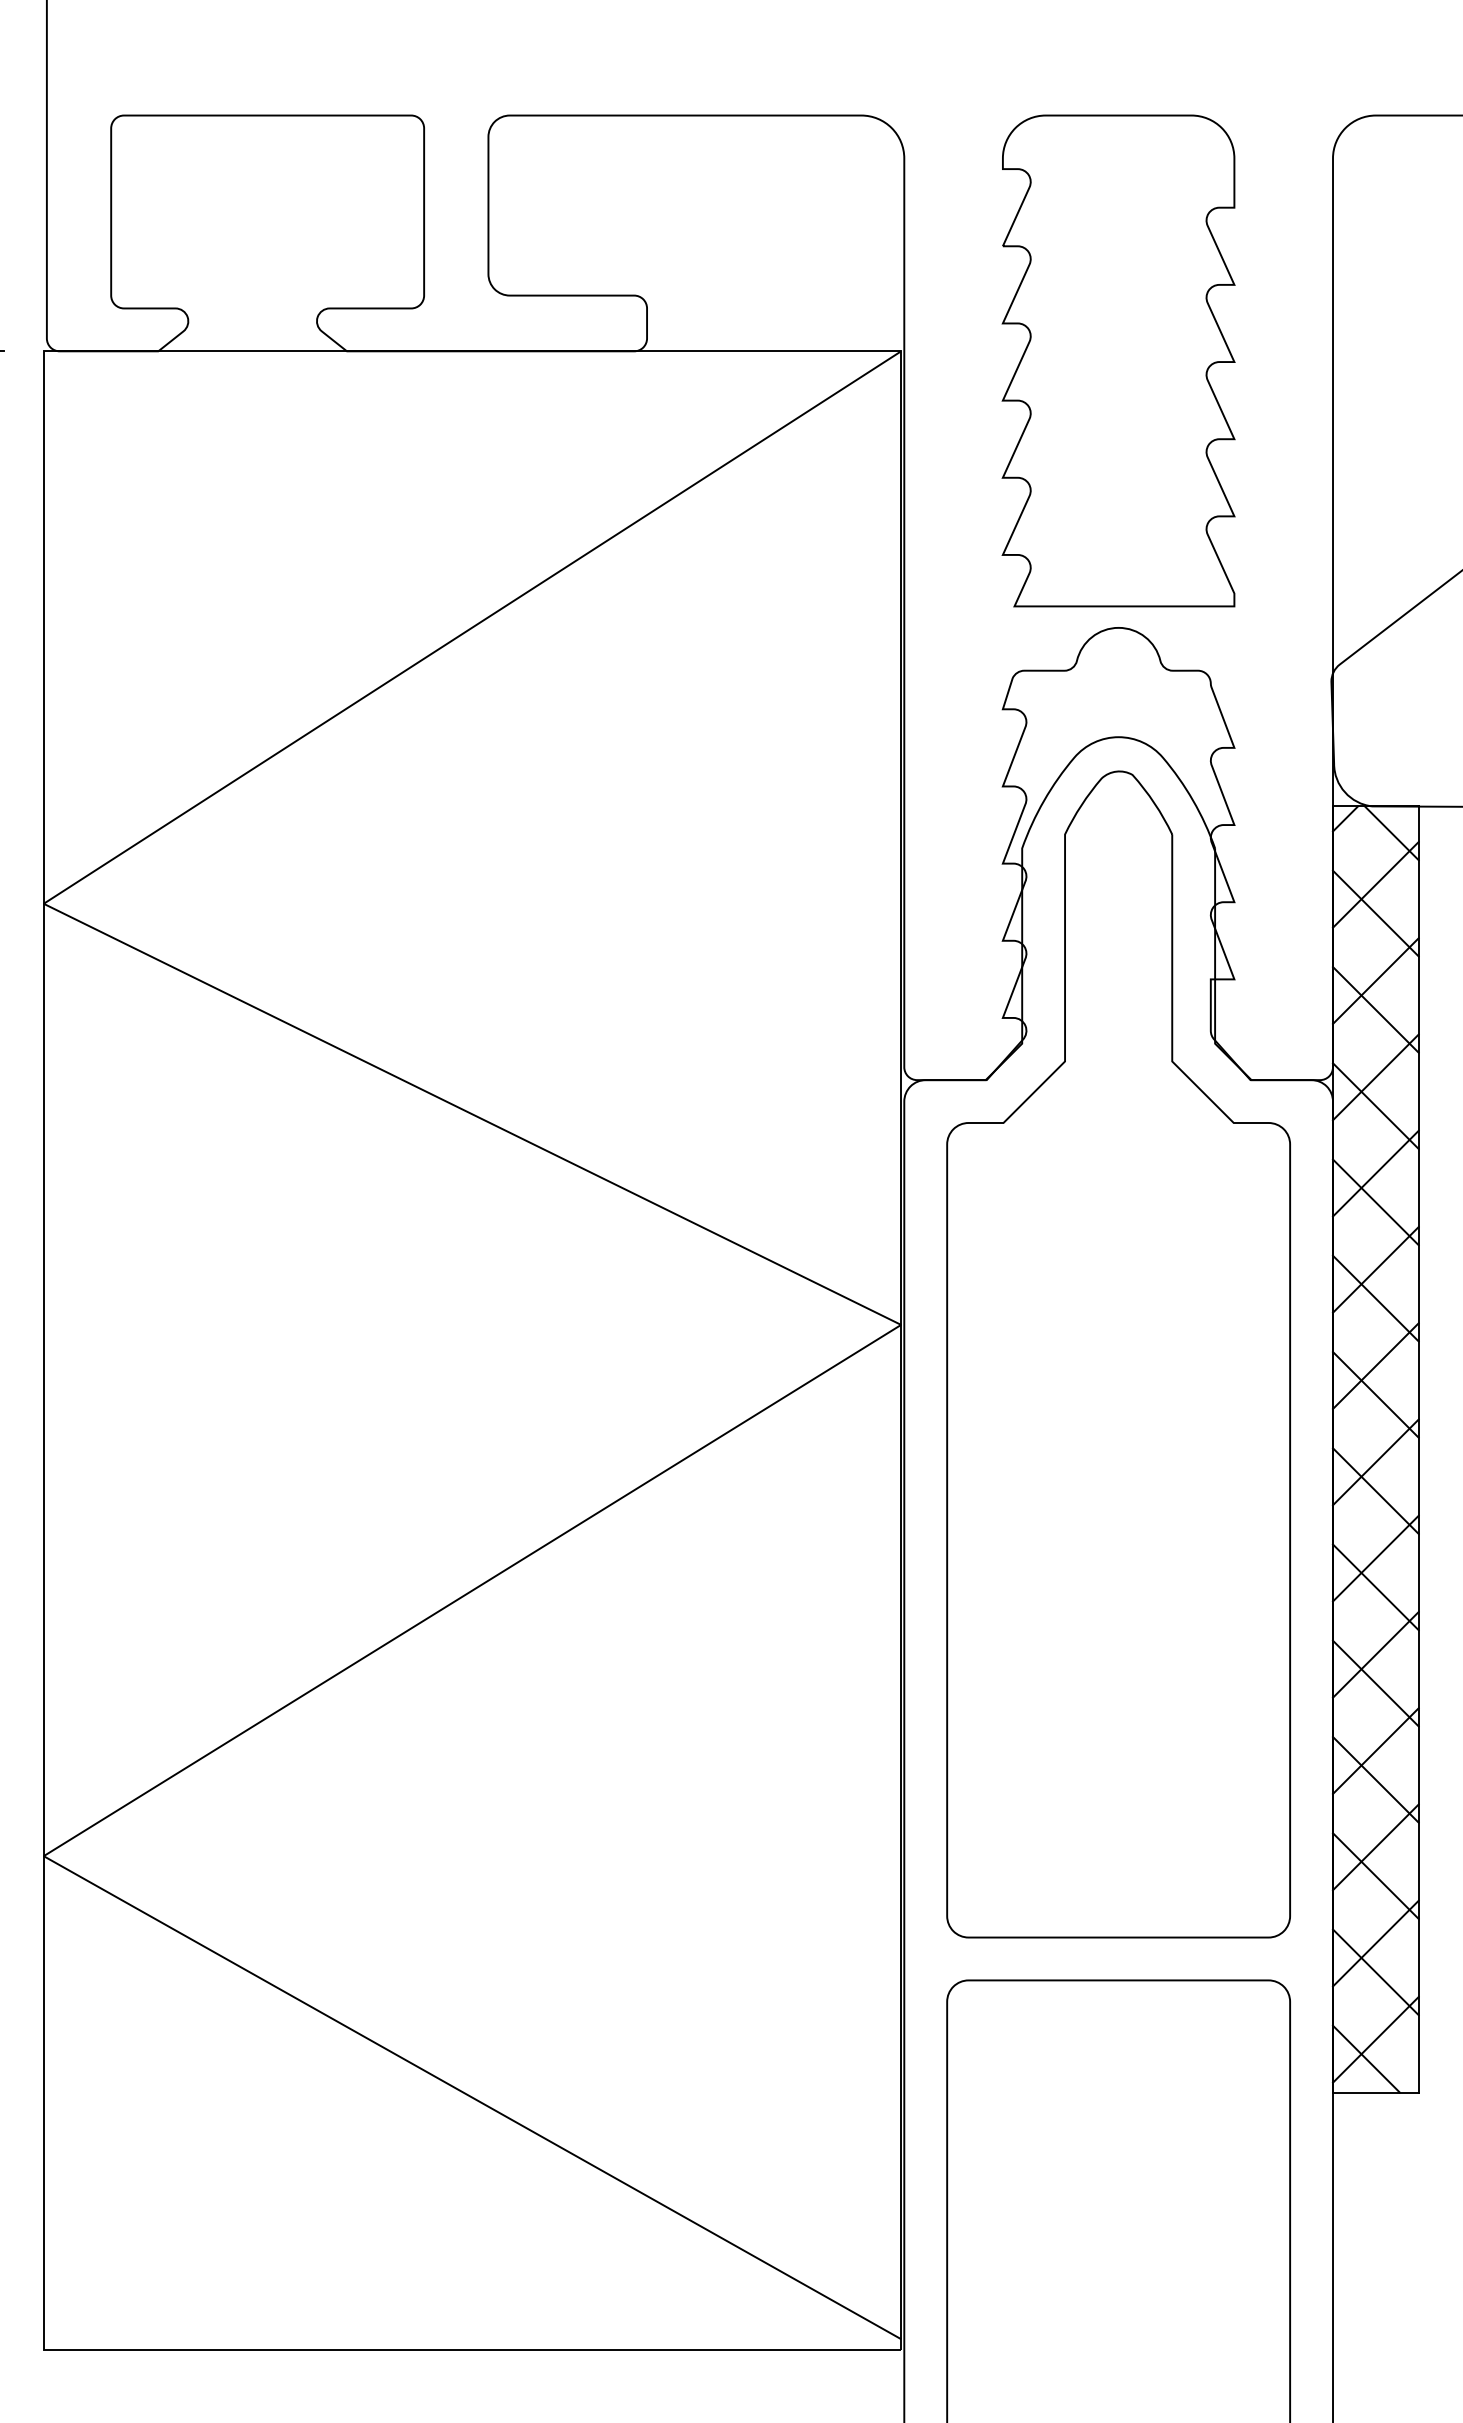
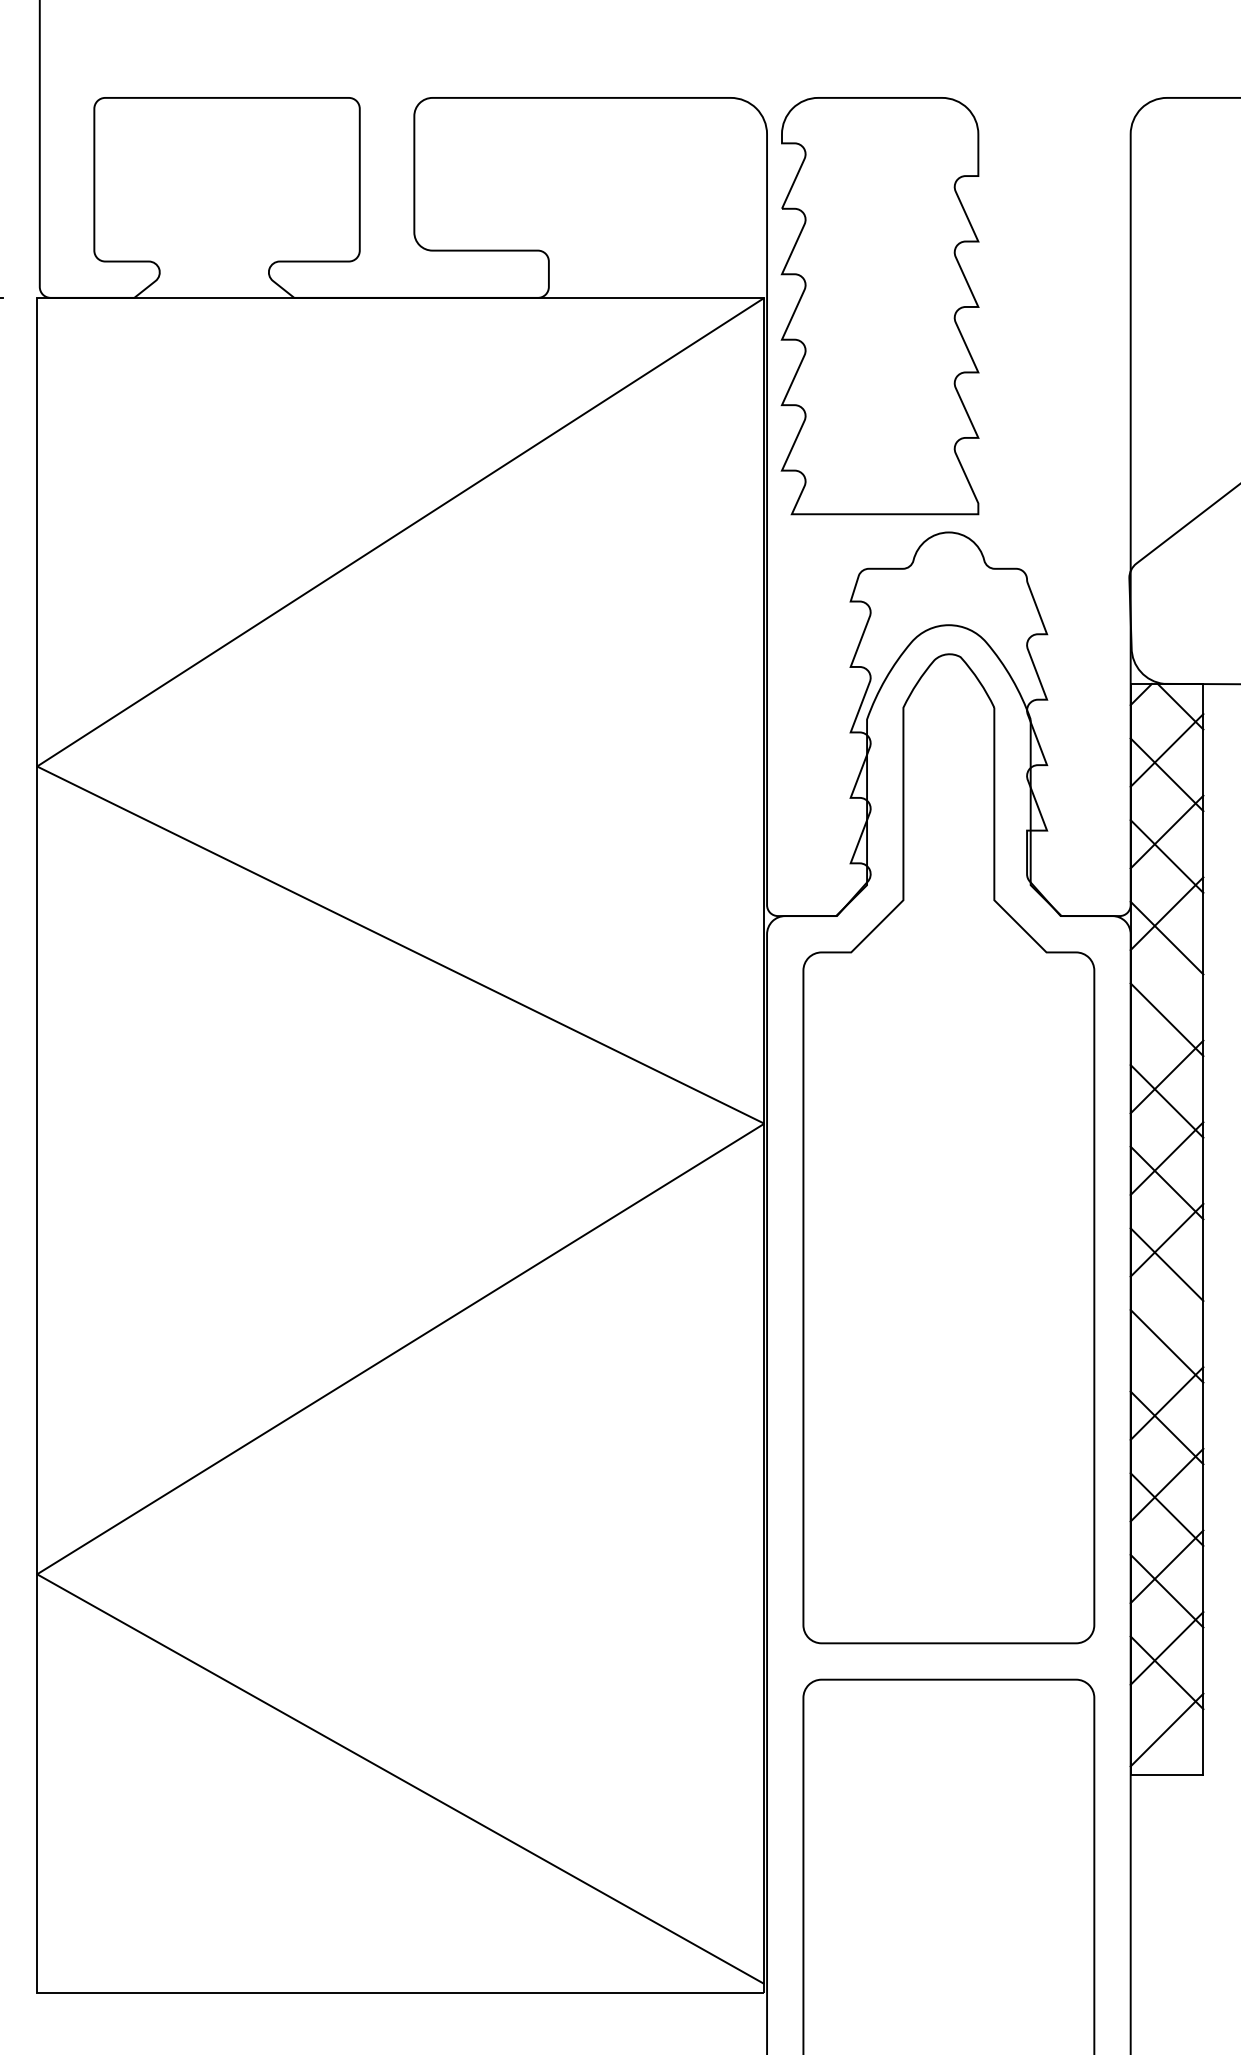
part: (1118, 360) -> (880, 305), moved
line: (1375, 1173) -> (1166, 995), removed
line: (1375, 1558) -> (1166, 1321), removed
line: (1366, 2058) -> (1159, 1745), removed

